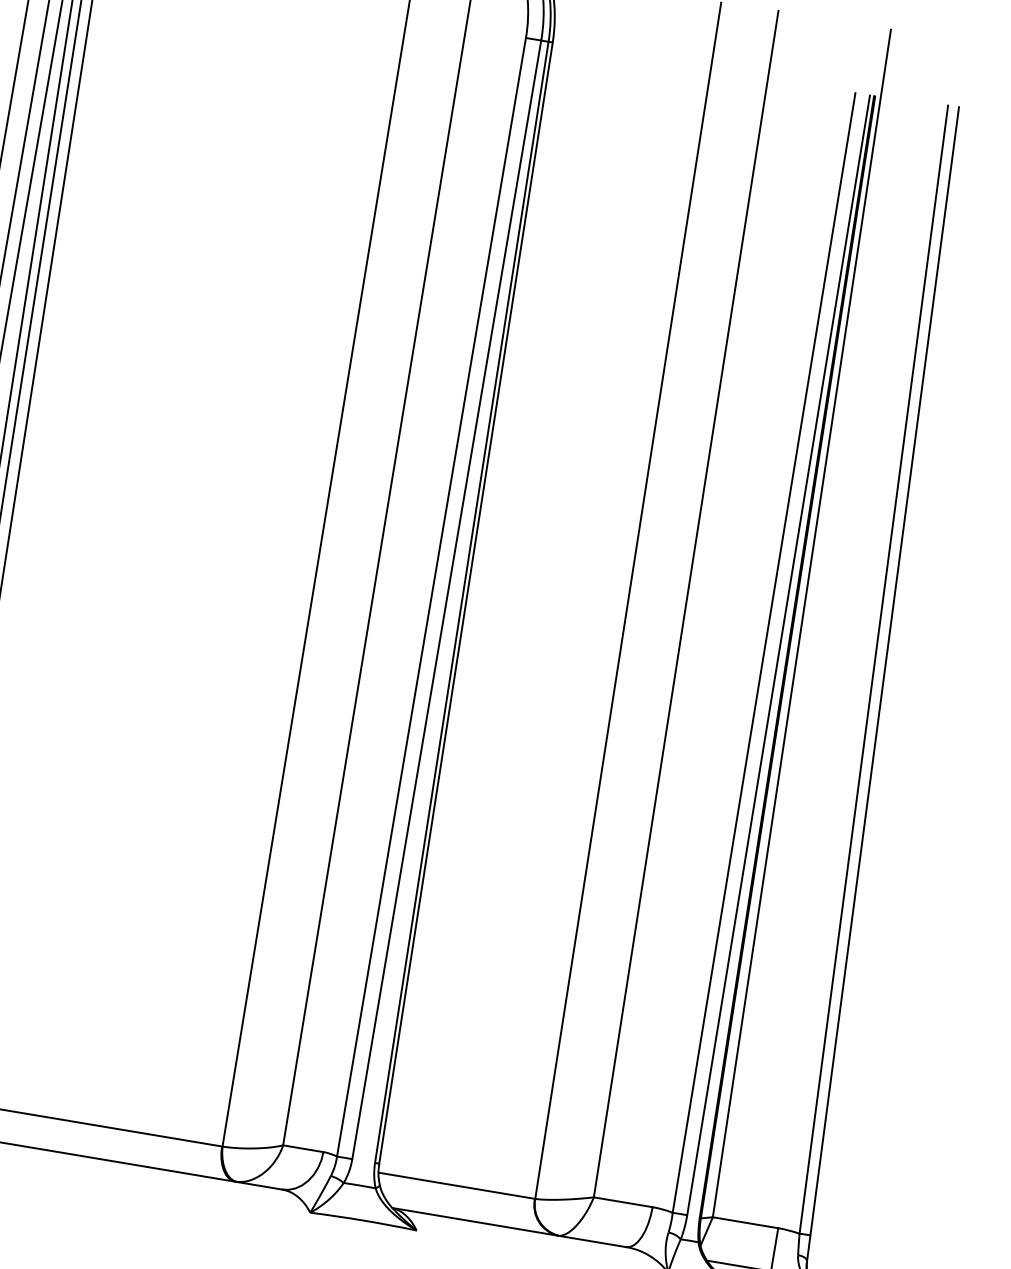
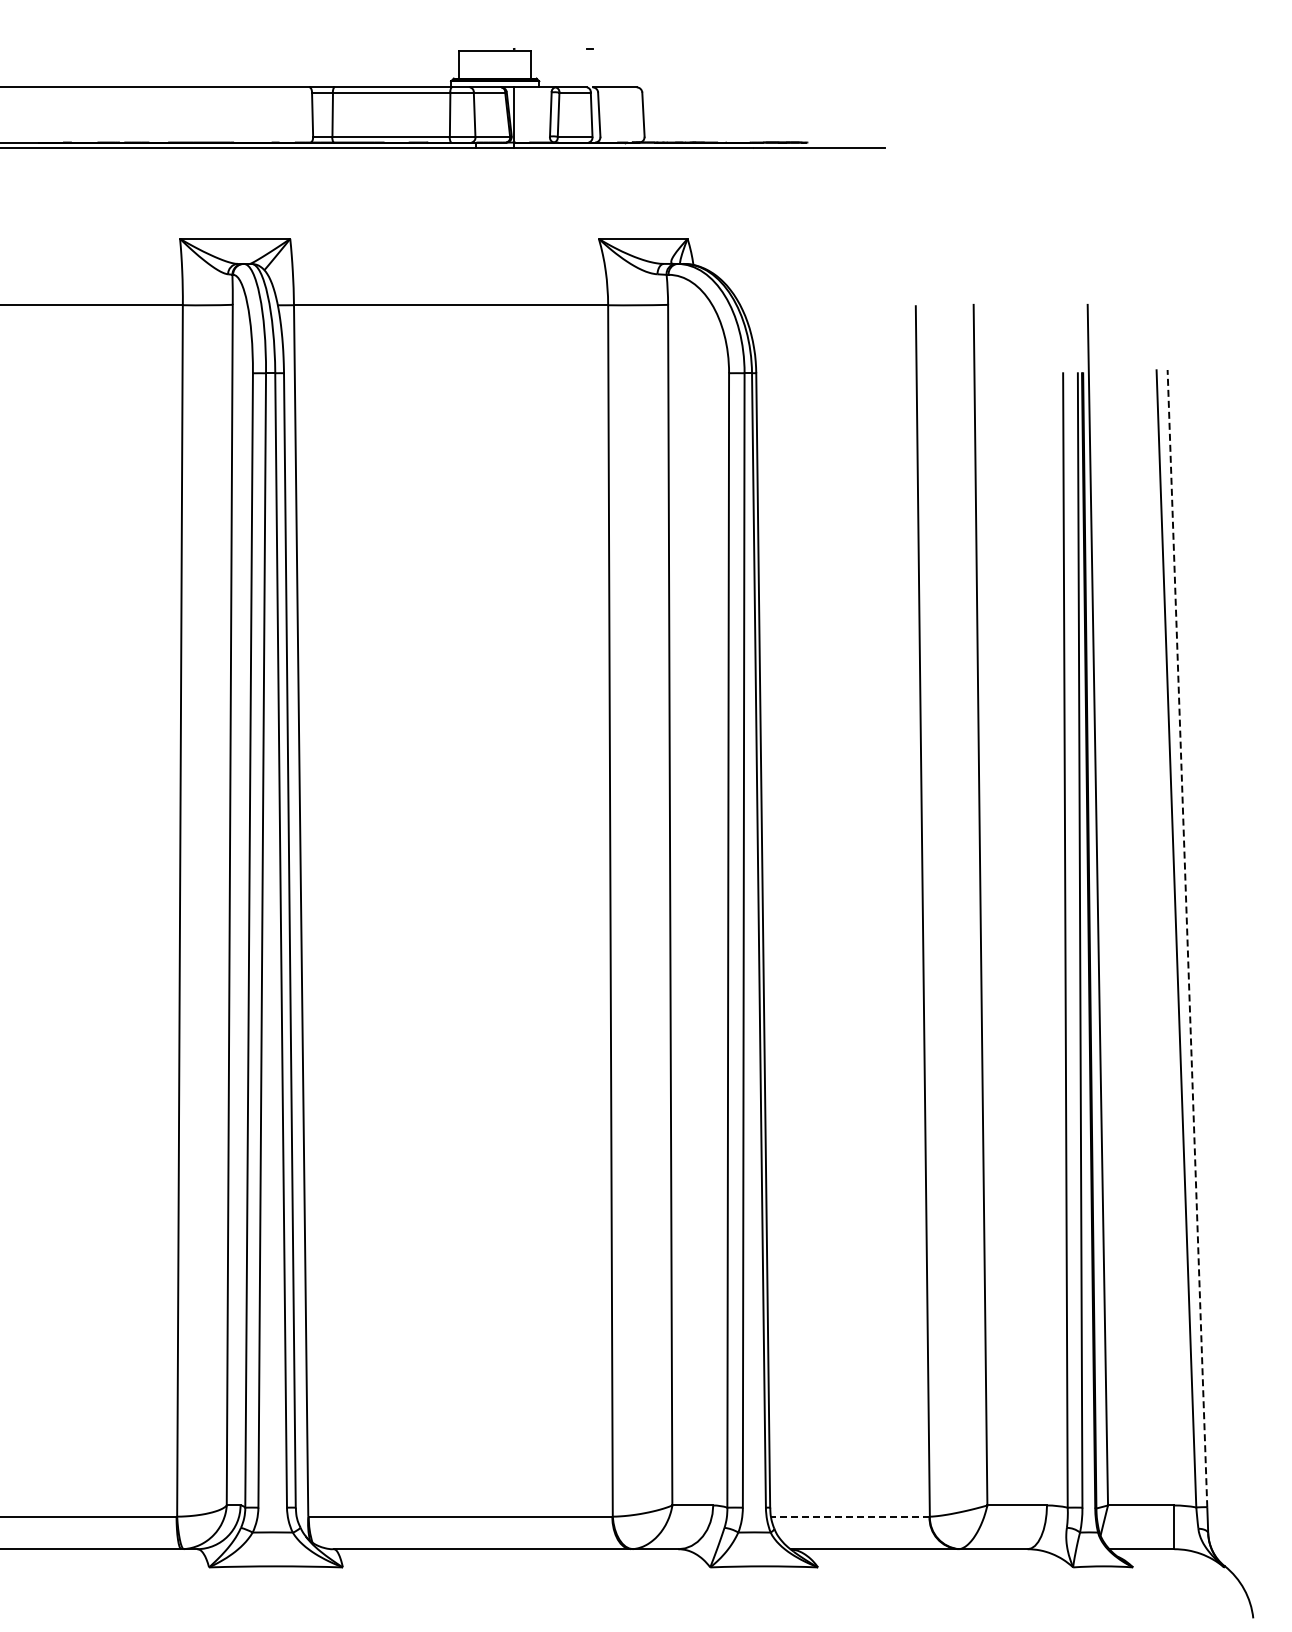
line: (884, 671) -> (1187, 938), solid -> dashed
line: (456, 1185) -> (849, 1516), solid -> dashed

